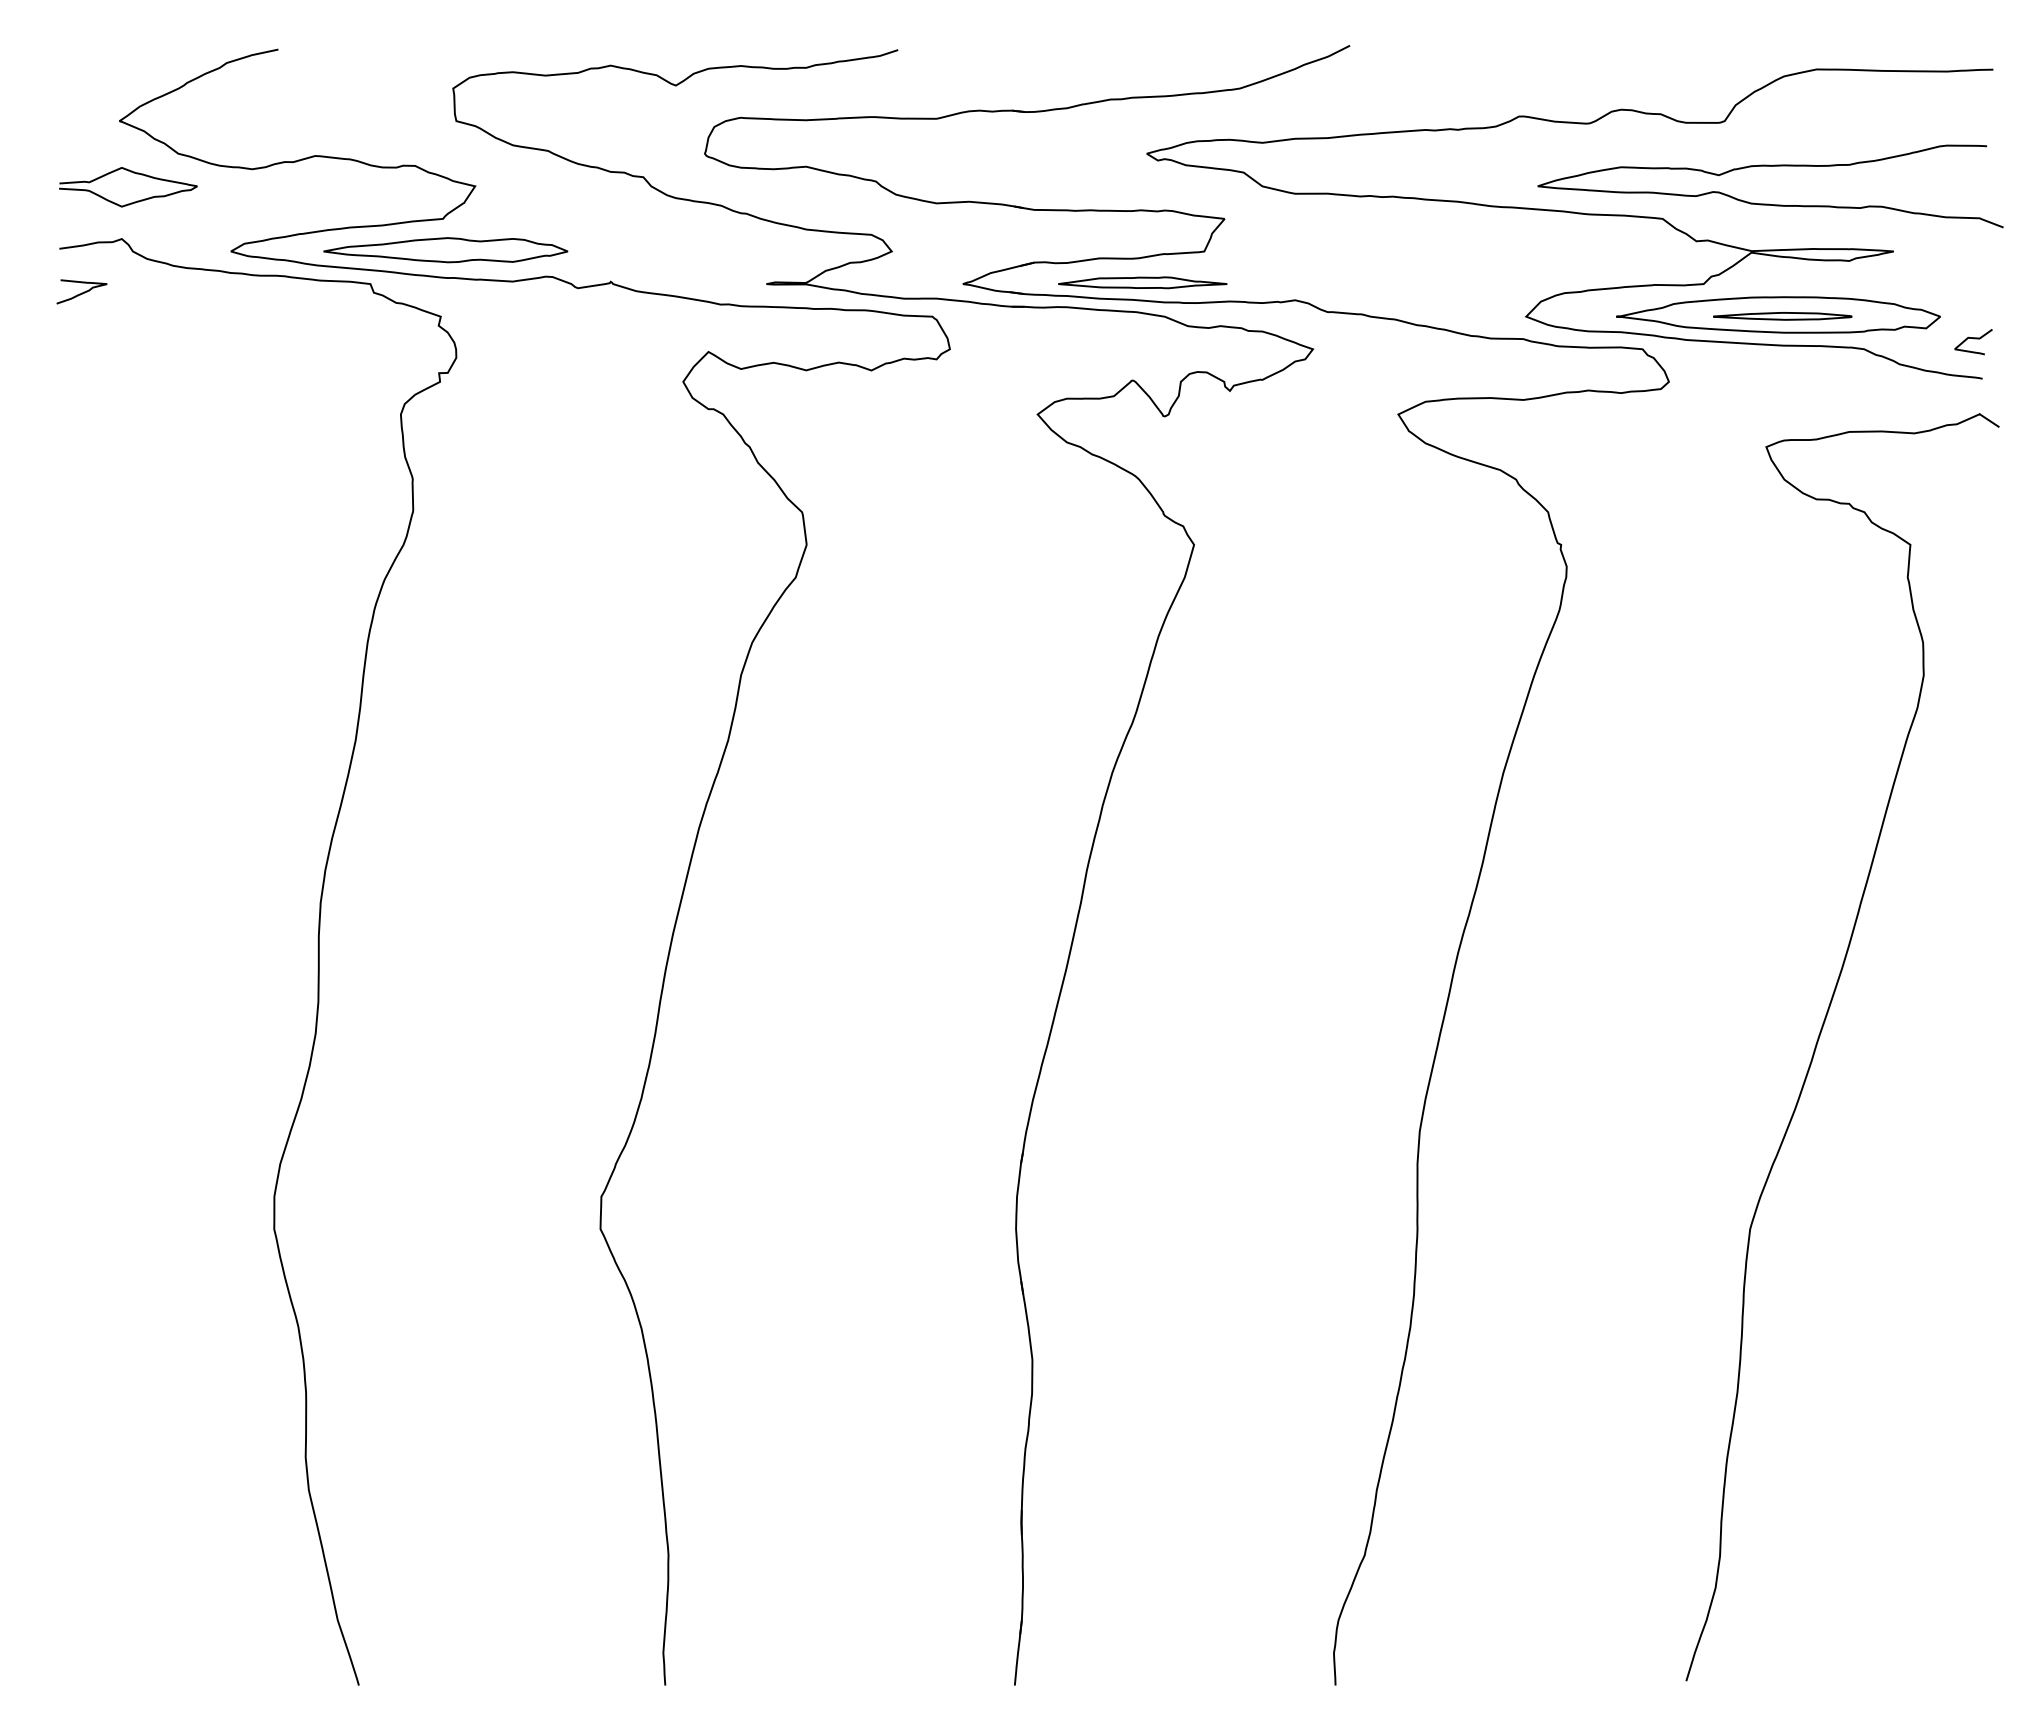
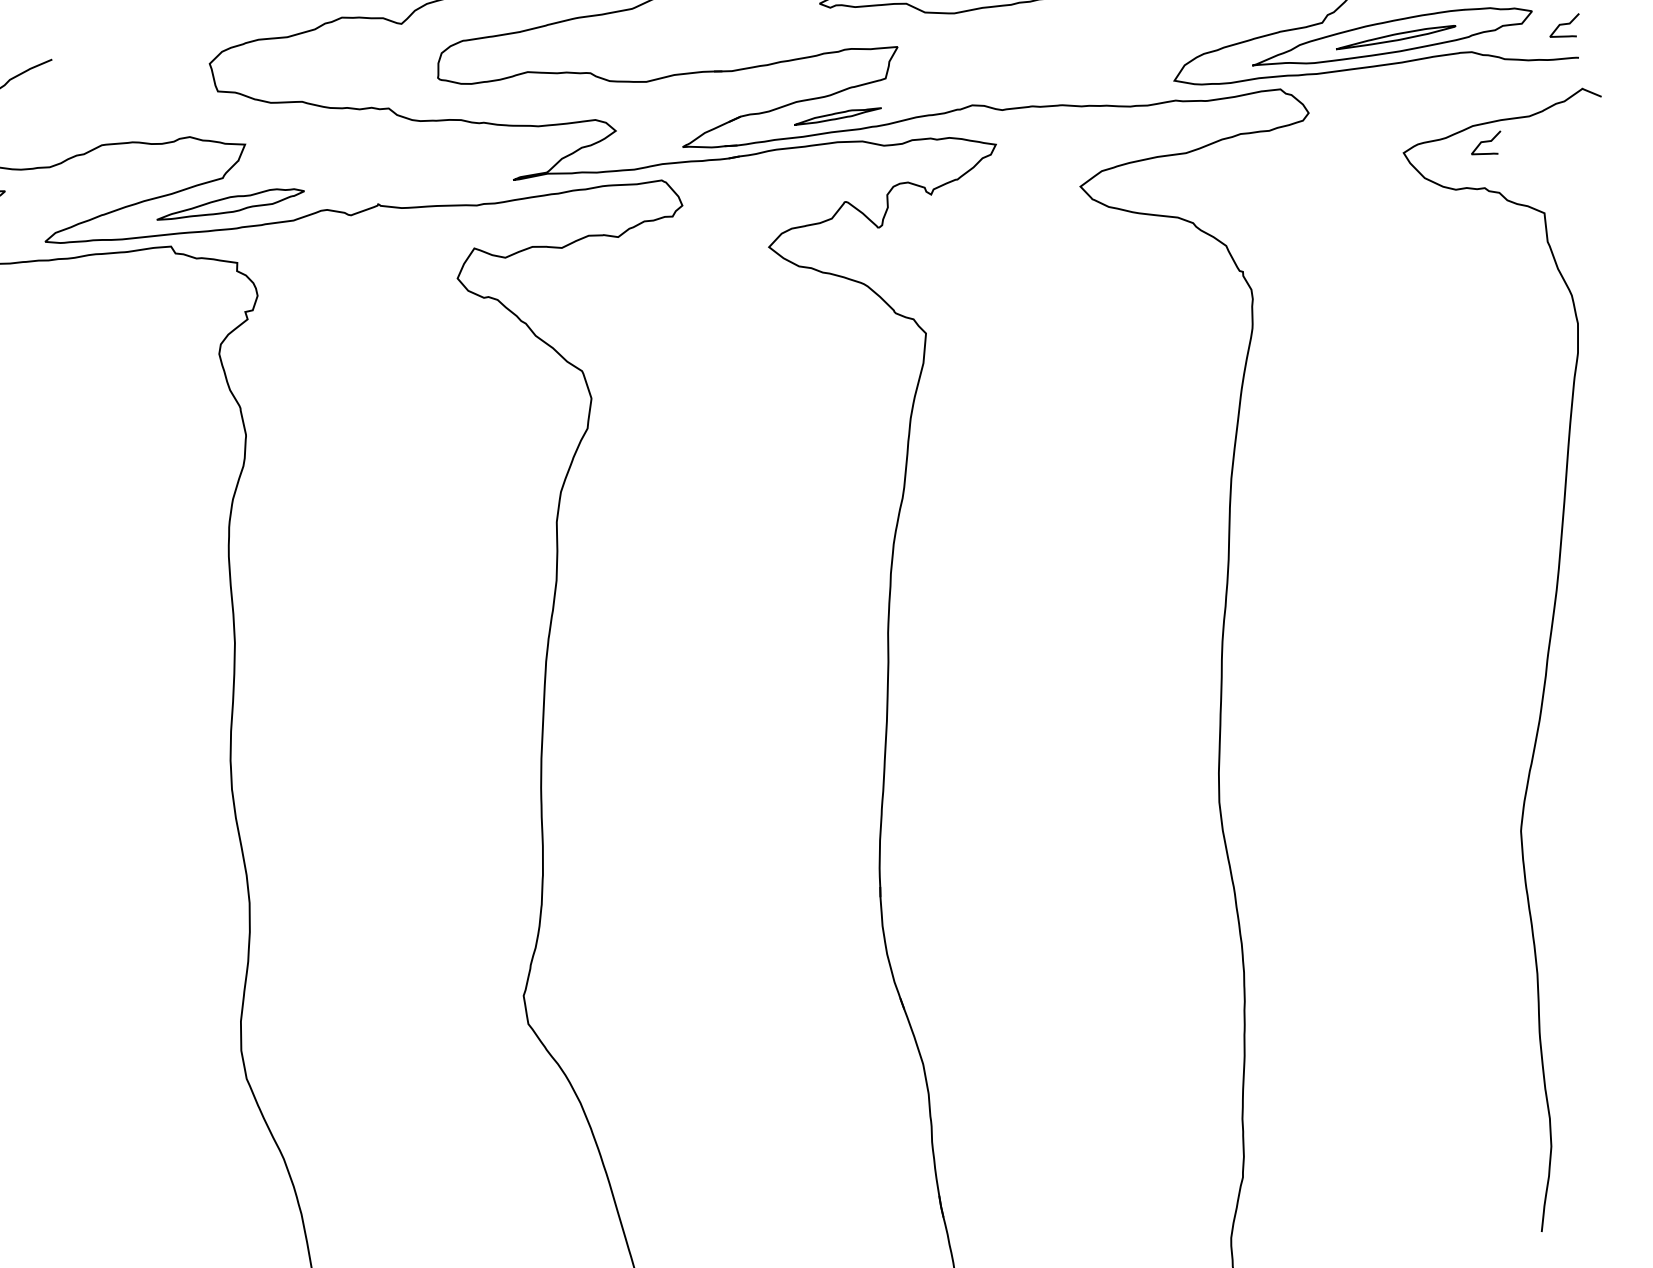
part: (445, 250) -> (230, 204), size x0.7
part: (1142, 282) -> (837, 115), size x0.6
curve: (1860, 453) -> (1486, 142), added

